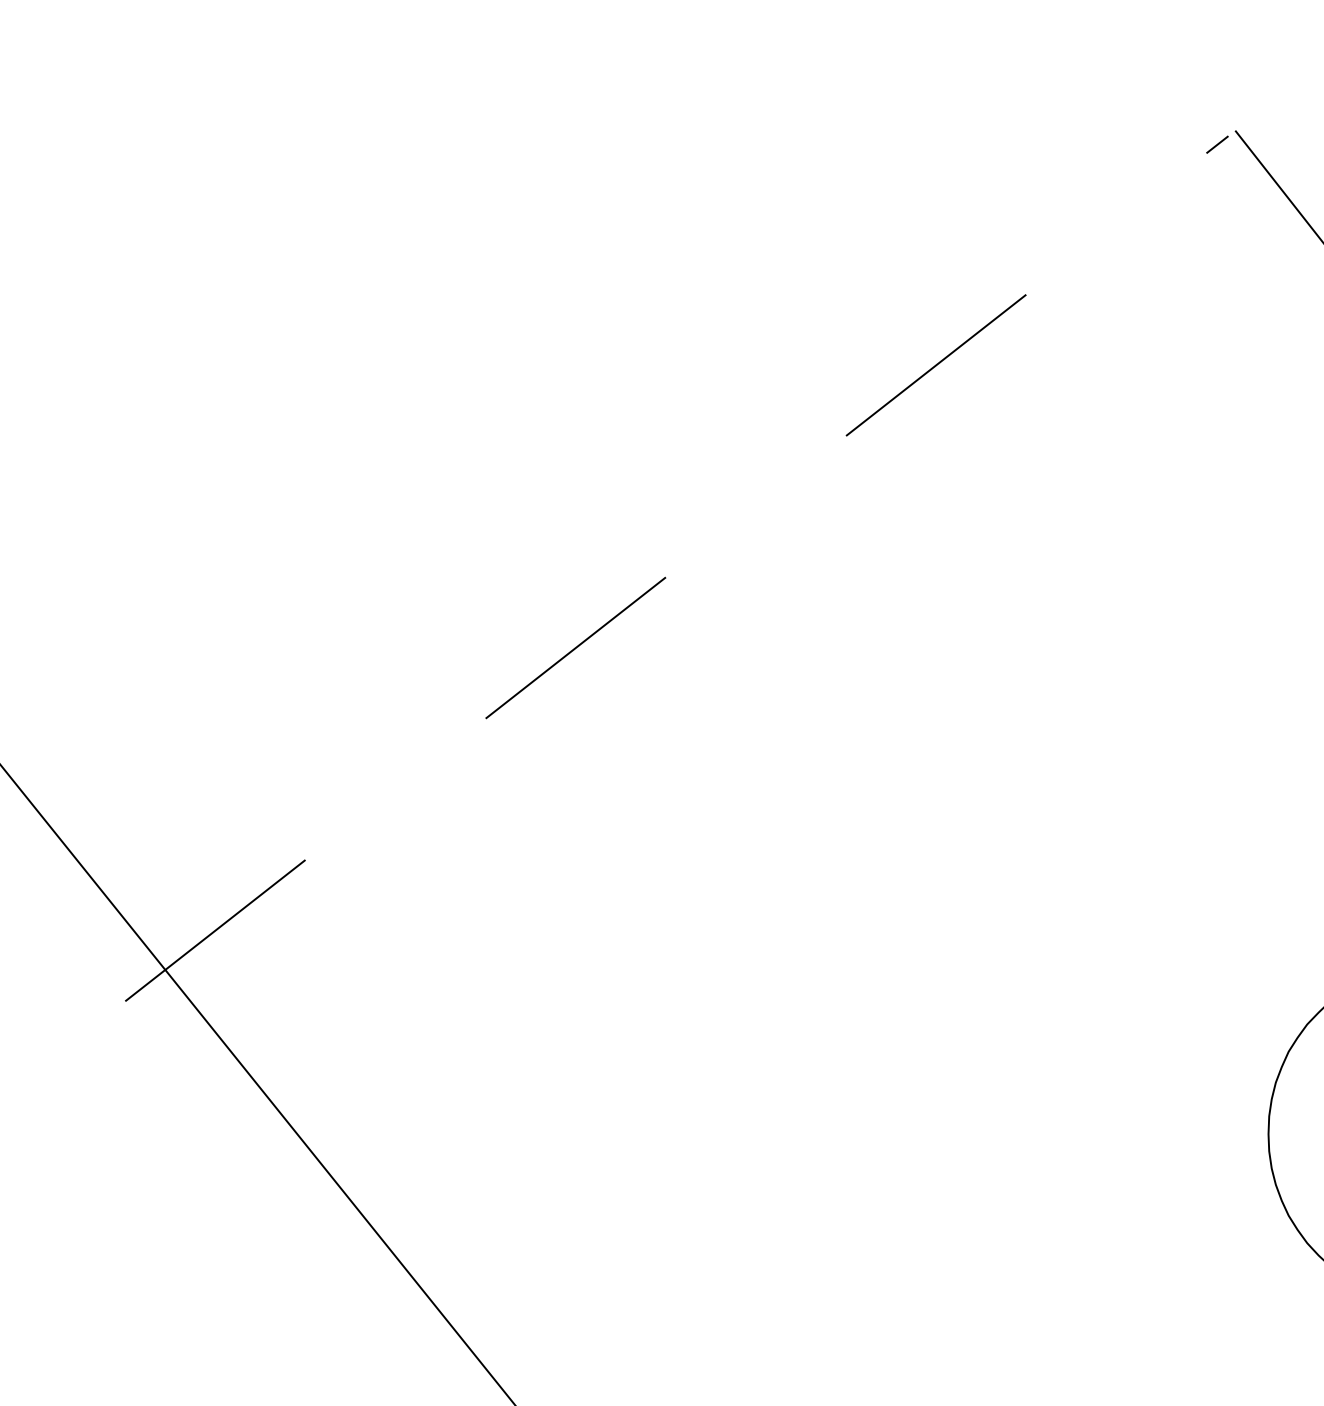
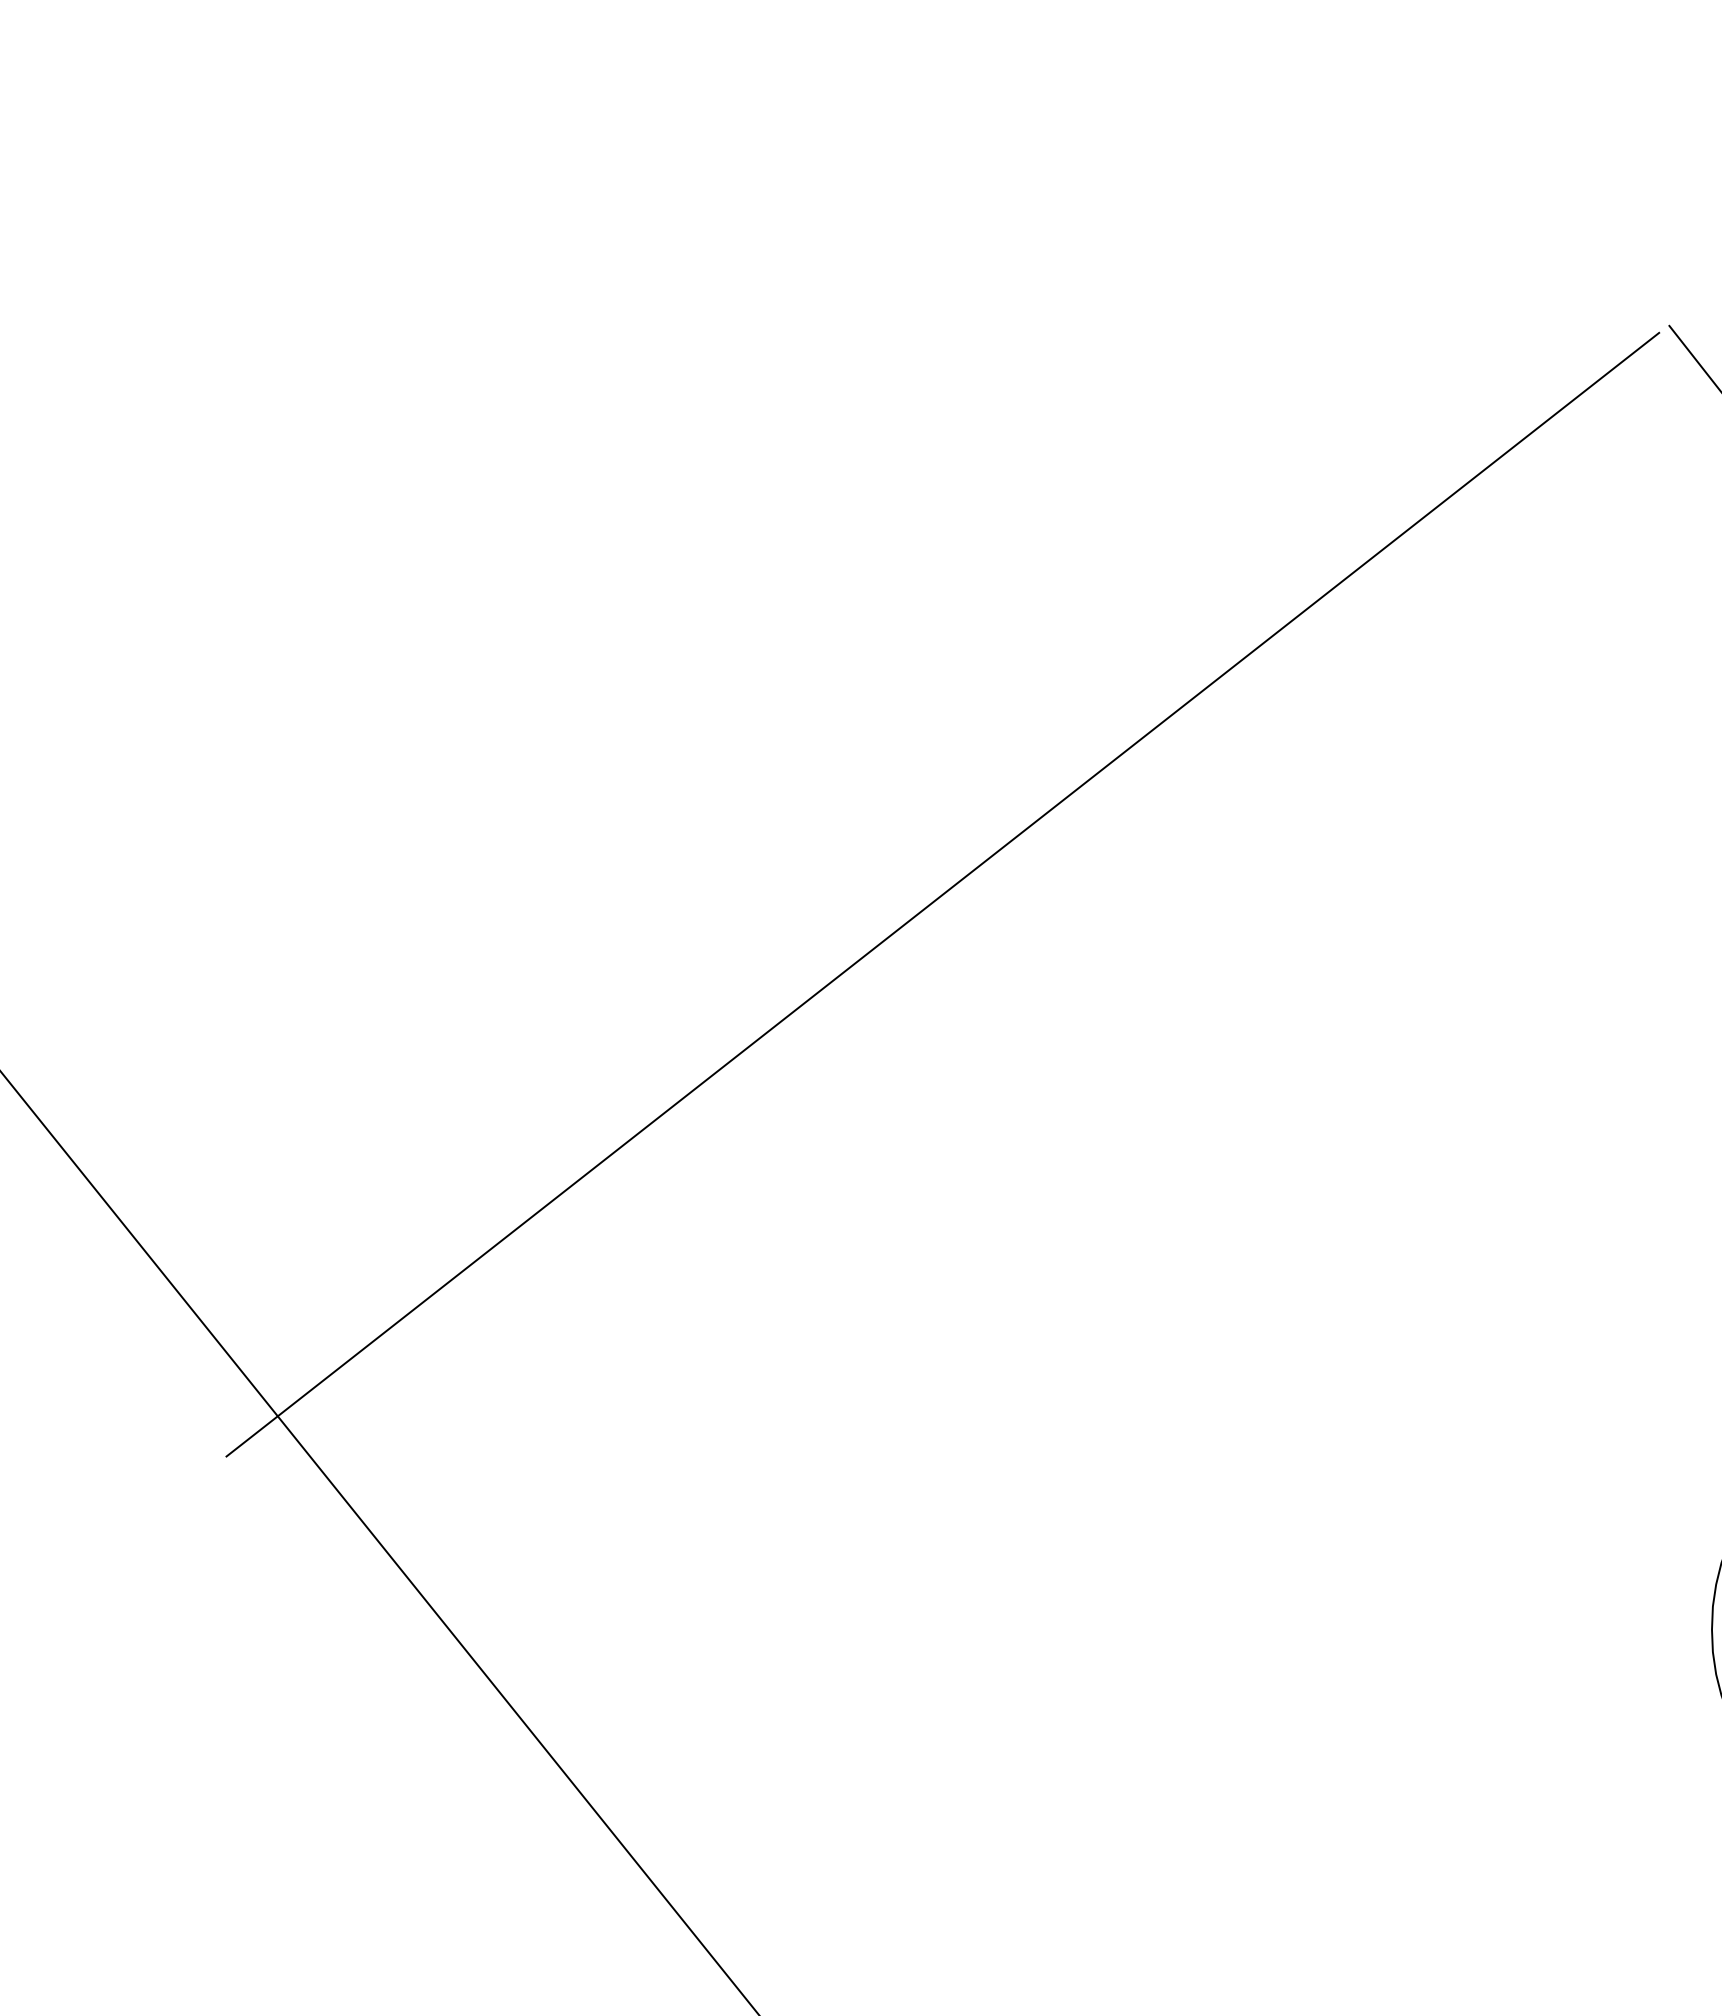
line: (677, 568) -> (943, 894), dashed -> solid

